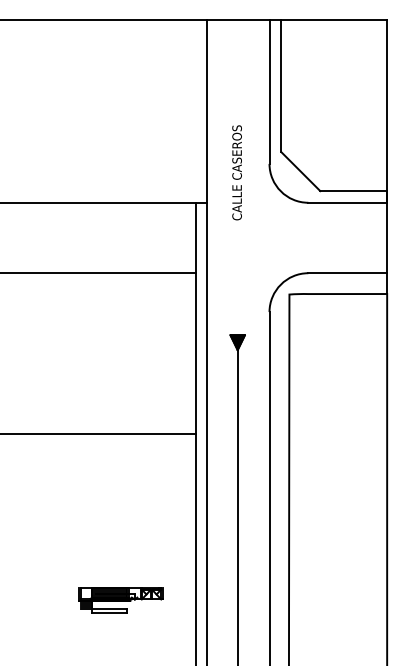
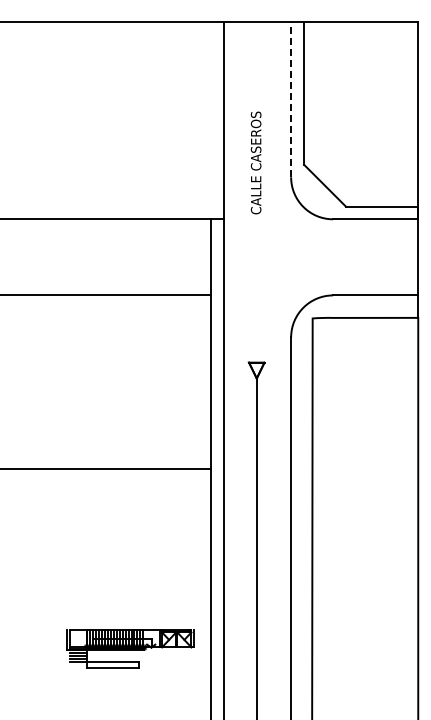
line: (269, 91) -> (291, 99), solid -> dashed
text: (236, 172) -> (255, 162), moved
fill: (237, 342) -> (256, 370), removed
part: (120, 600) -> (130, 648), size x1.4

